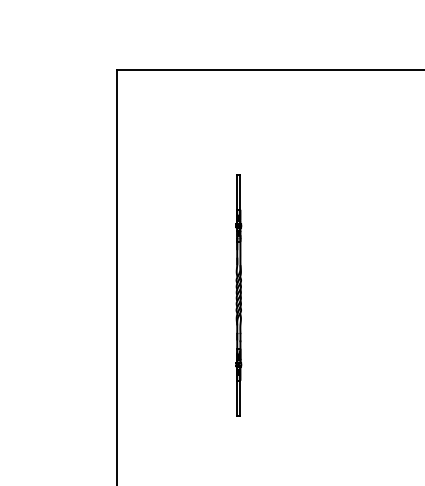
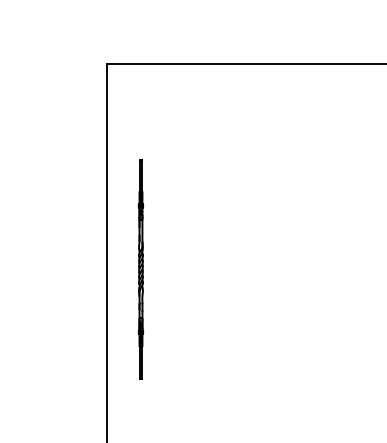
part: (238, 295) -> (140, 269), moved

